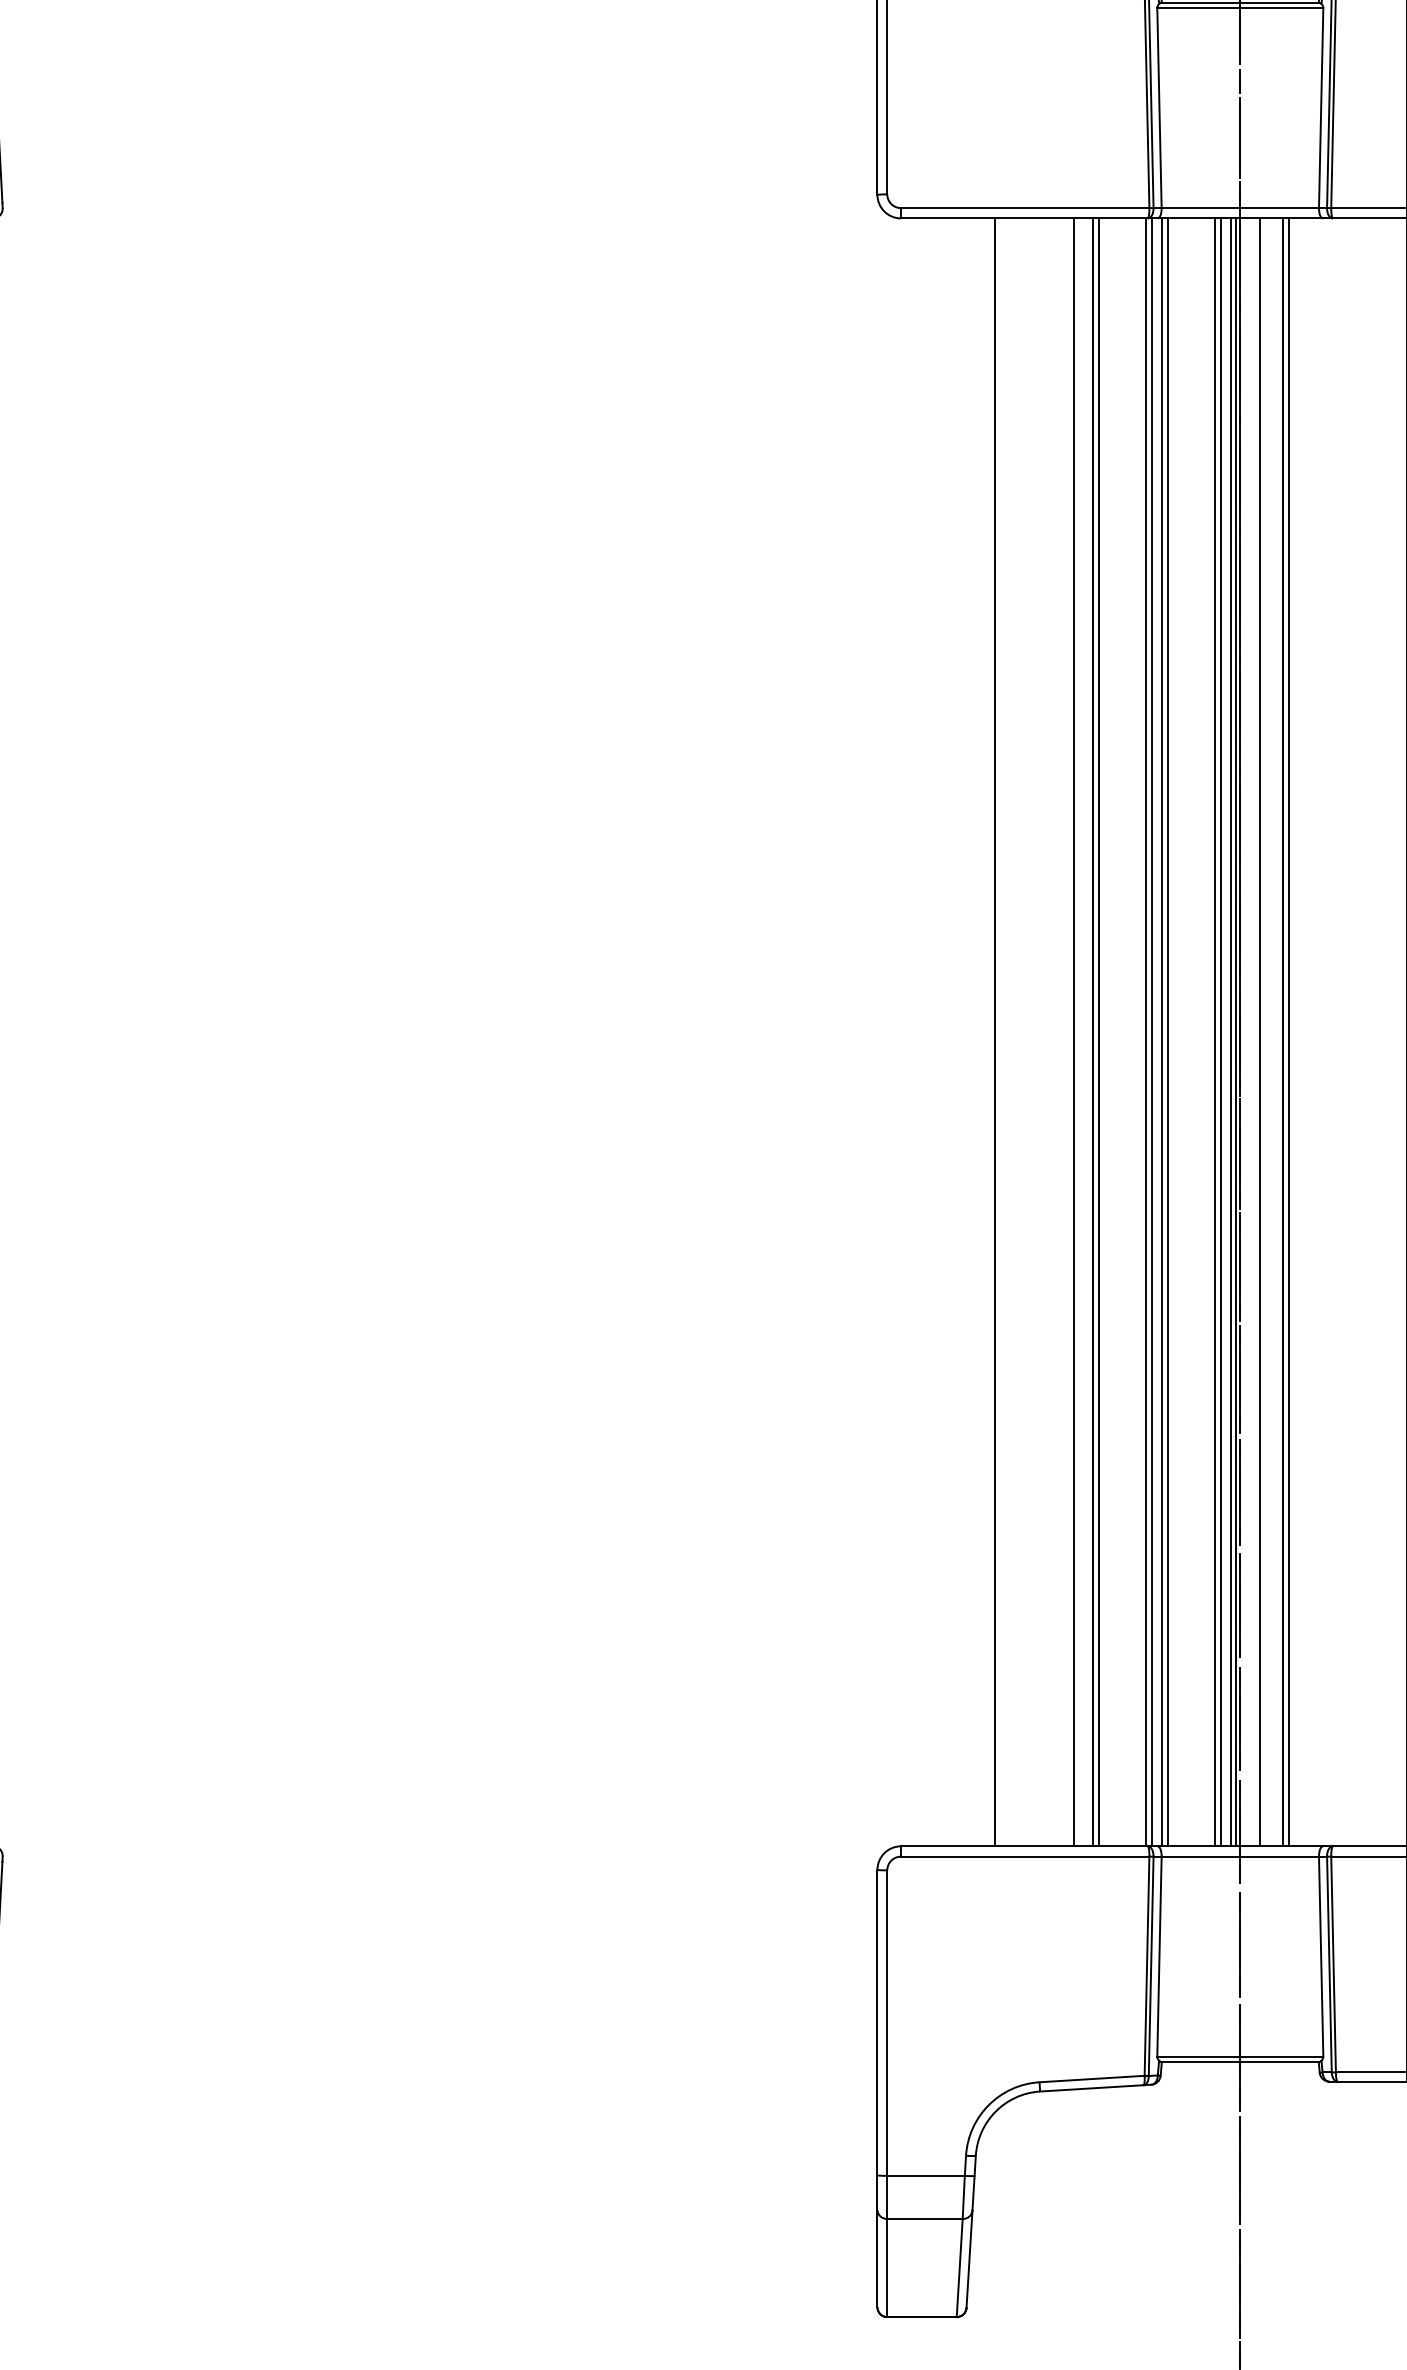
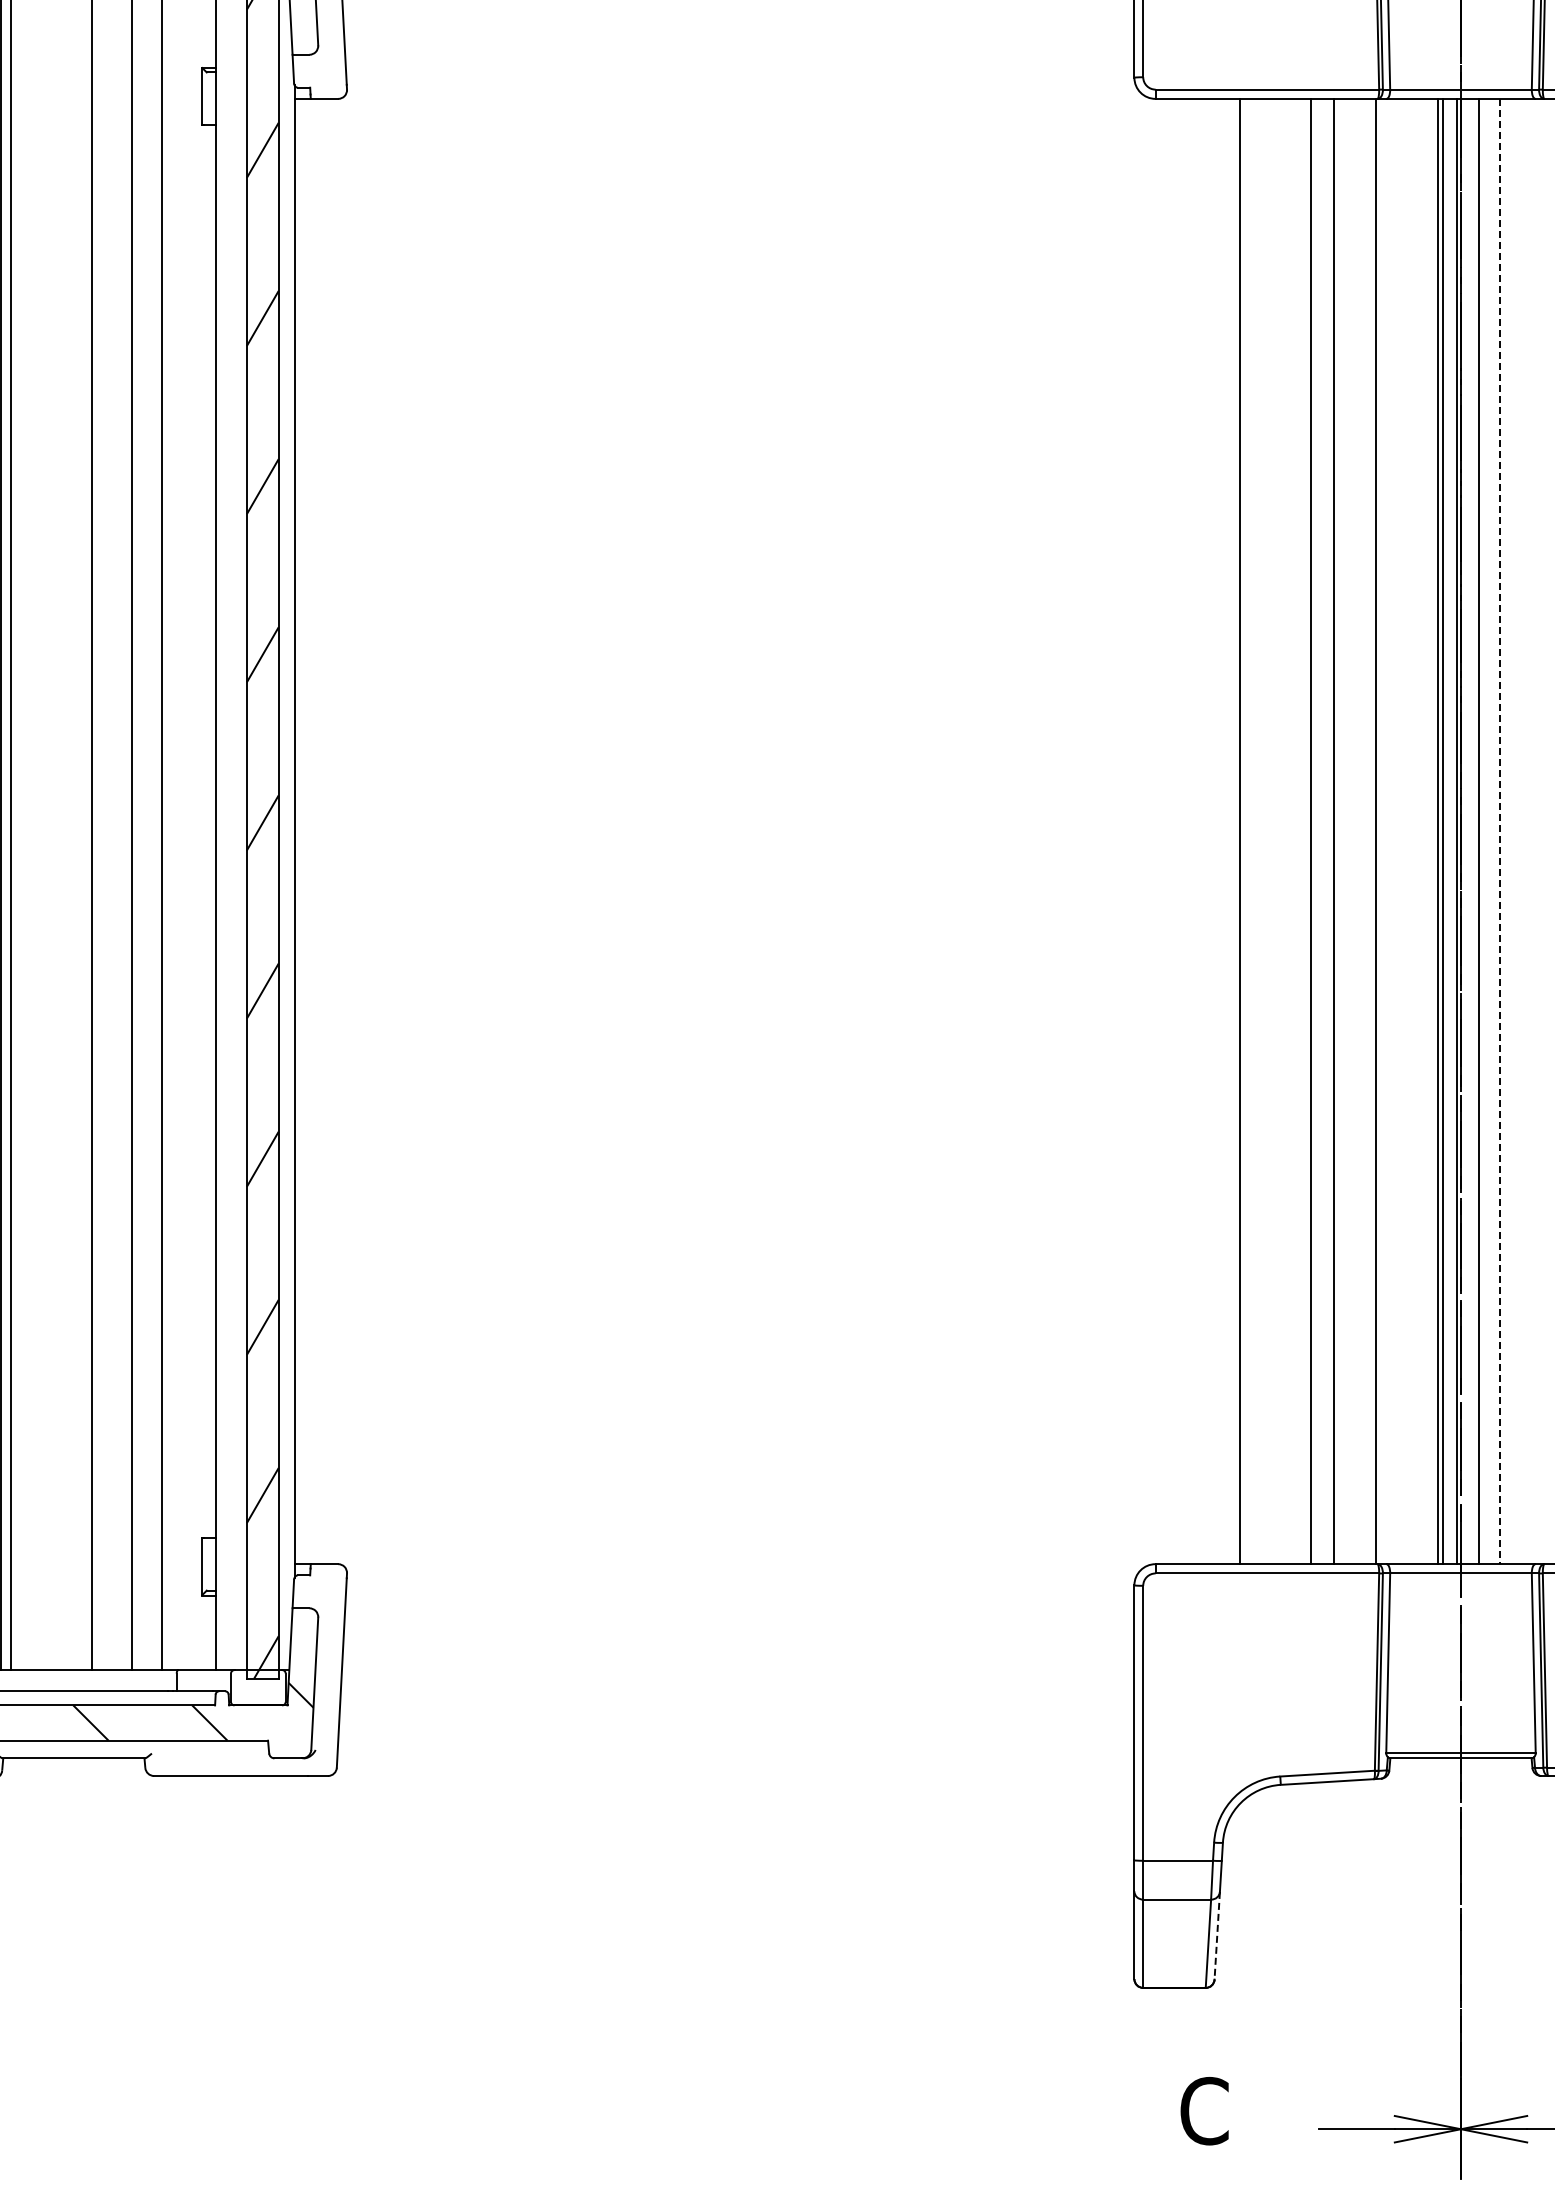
line: (1093, 1032) -> (1328, 831), removed
line: (1151, 1032) -> (1381, 831), removed
line: (1161, 1032) -> (1390, 831), removed
line: (1167, 1032) -> (1395, 831), removed
line: (1230, 1032) -> (1452, 831), removed
line: (1283, 1032) -> (1499, 831), solid -> dashed
line: (1289, 1032) -> (1505, 831), removed
line: (969, 2258) -> (1217, 1935), solid -> dashed

